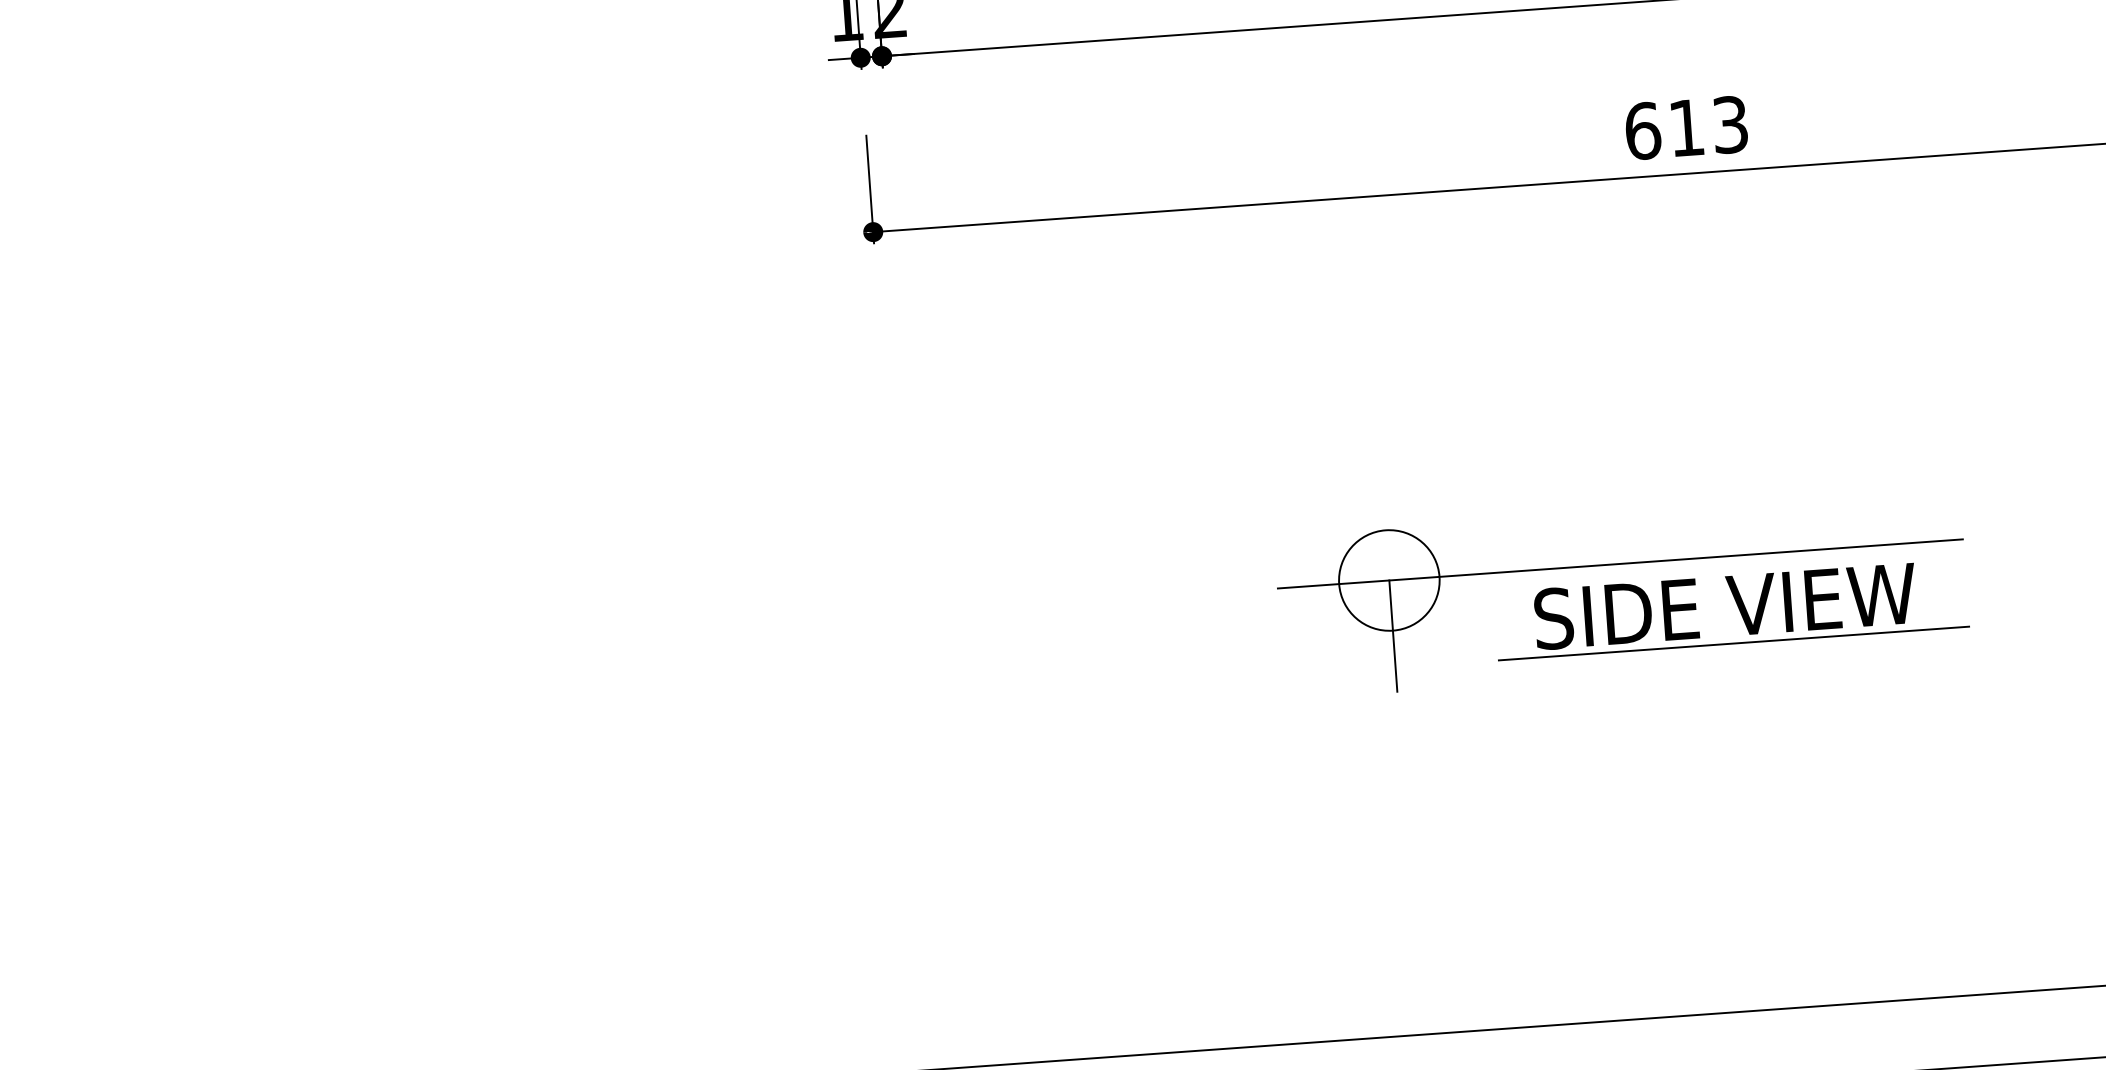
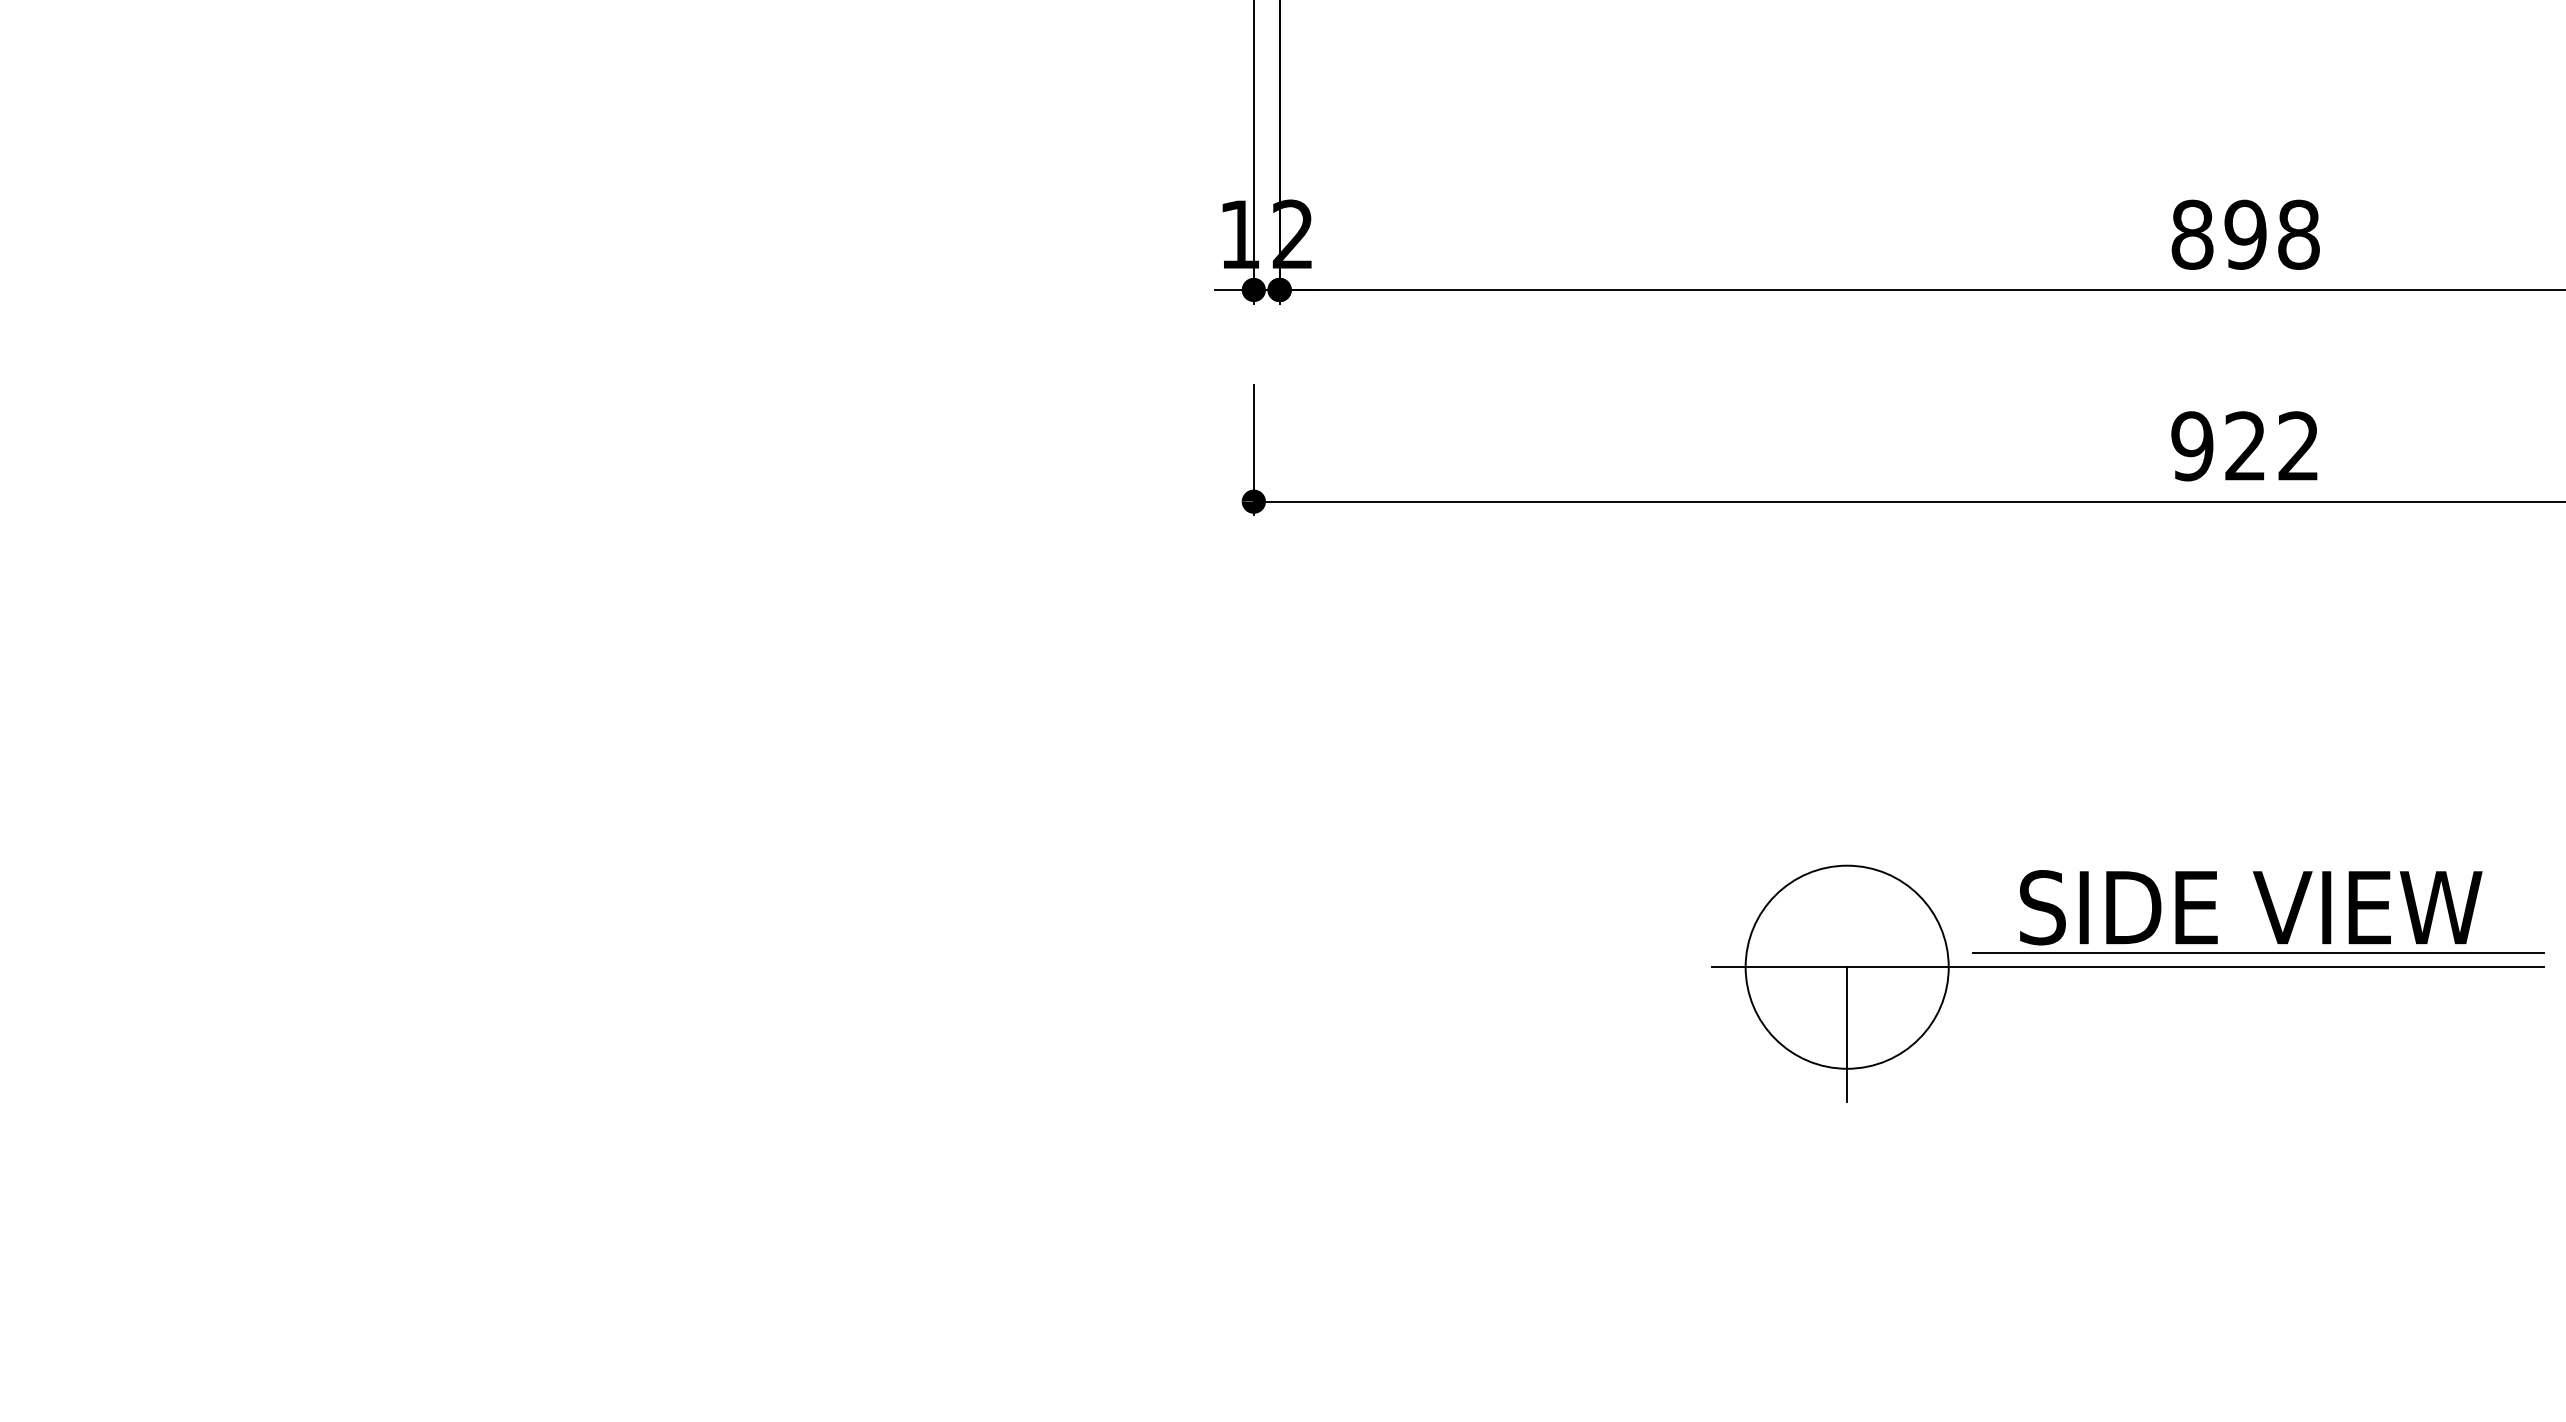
text: (1685, 128) -> (2244, 446), 613 -> 922
circle: (1388, 579) -> (1846, 966), size x1.67
part: (1737, 607) -> (2265, 909), moved

